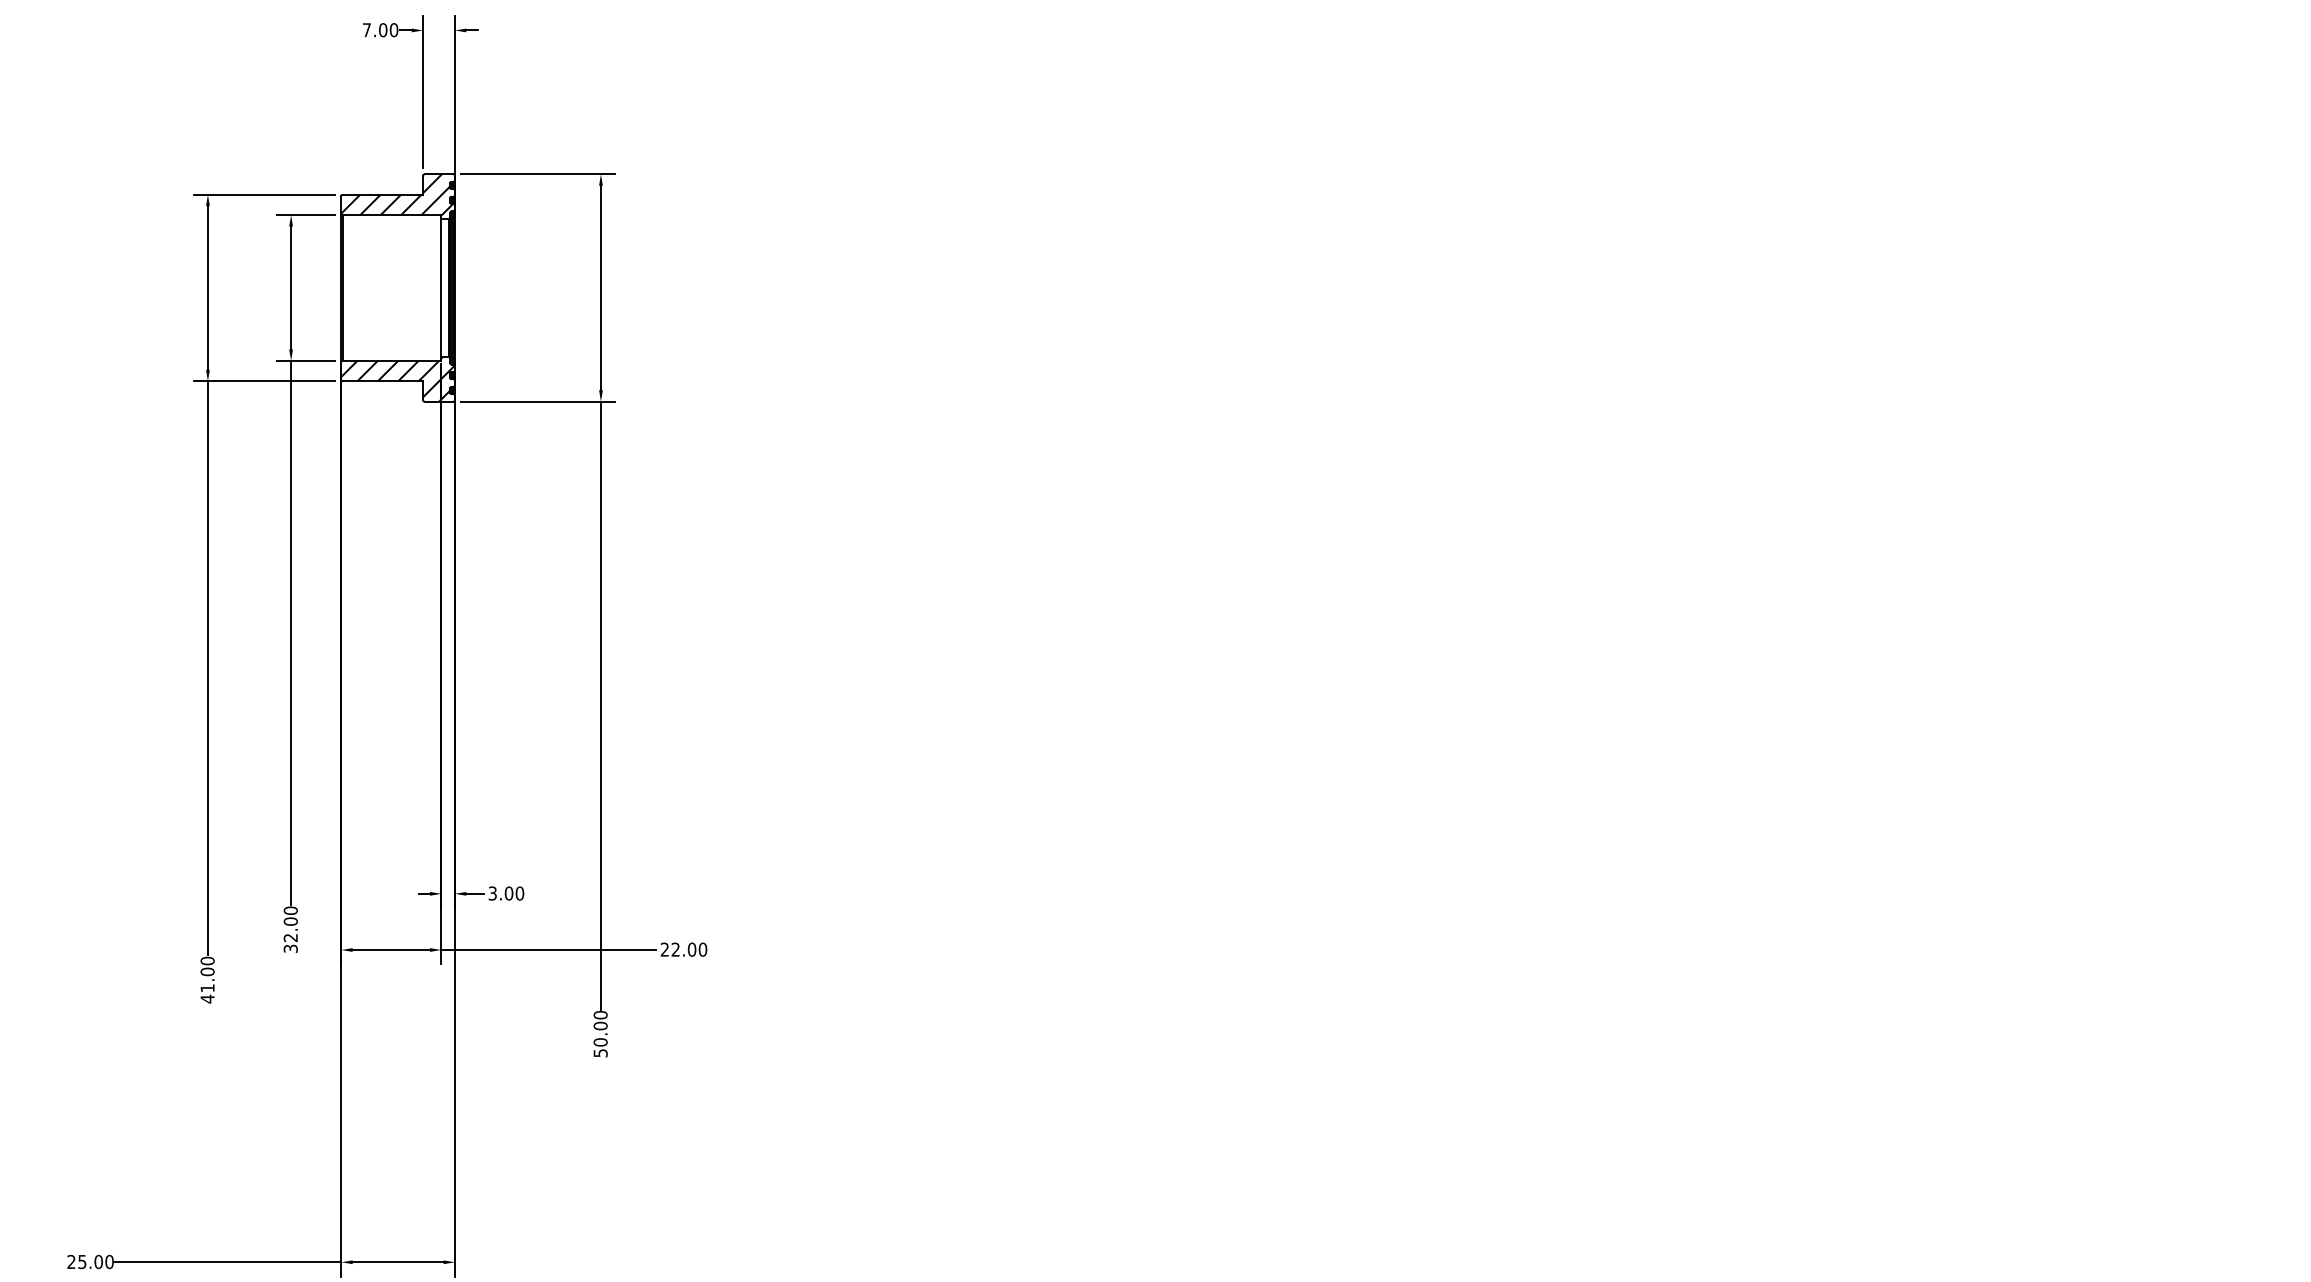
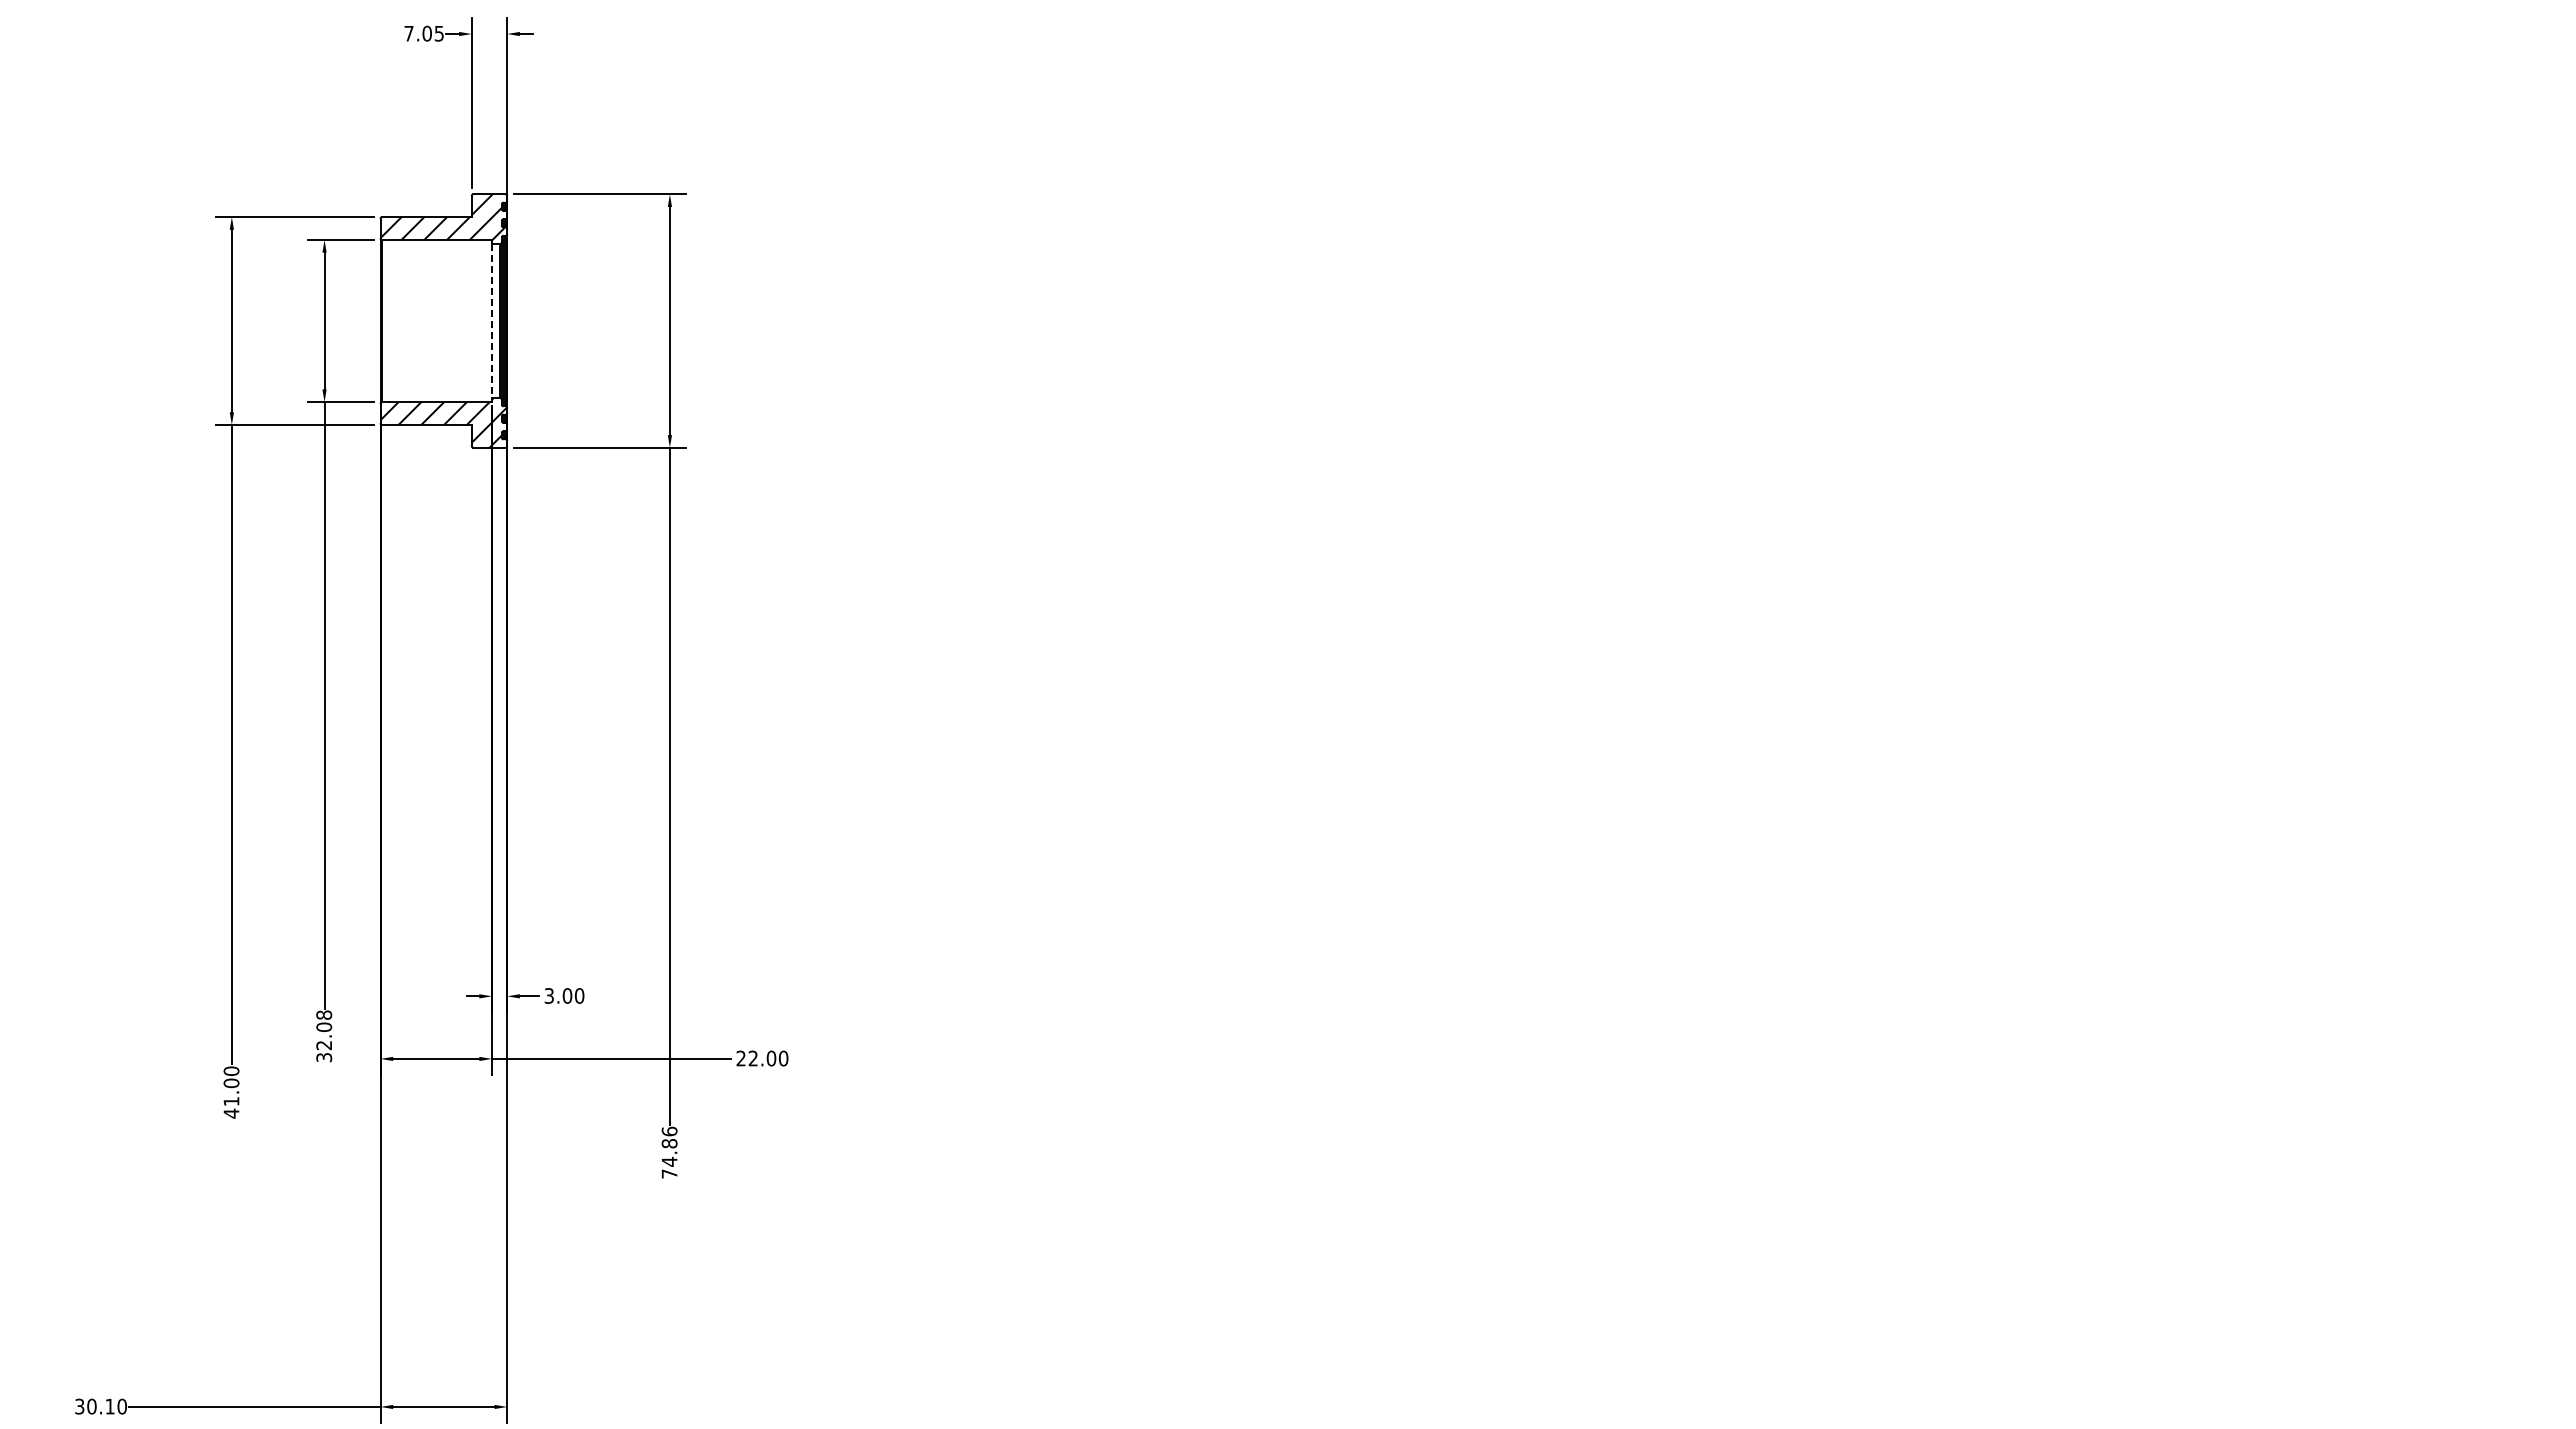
text: (394, 30) -> (439, 33), 7.00 -> 7.05
line: (441, 288) -> (492, 321), solid -> dashed
text: (290, 910) -> (323, 1014), 32.00 -> 32.08
text: (600, 1033) -> (669, 1152), 50.00 -> 74.86
text: (84, 1261) -> (94, 1406), 25.00 -> 30.10

